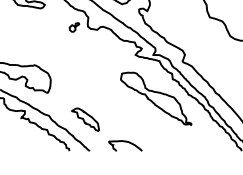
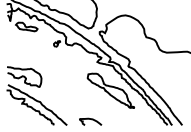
part: (85, 119) -> (64, 104), removed

